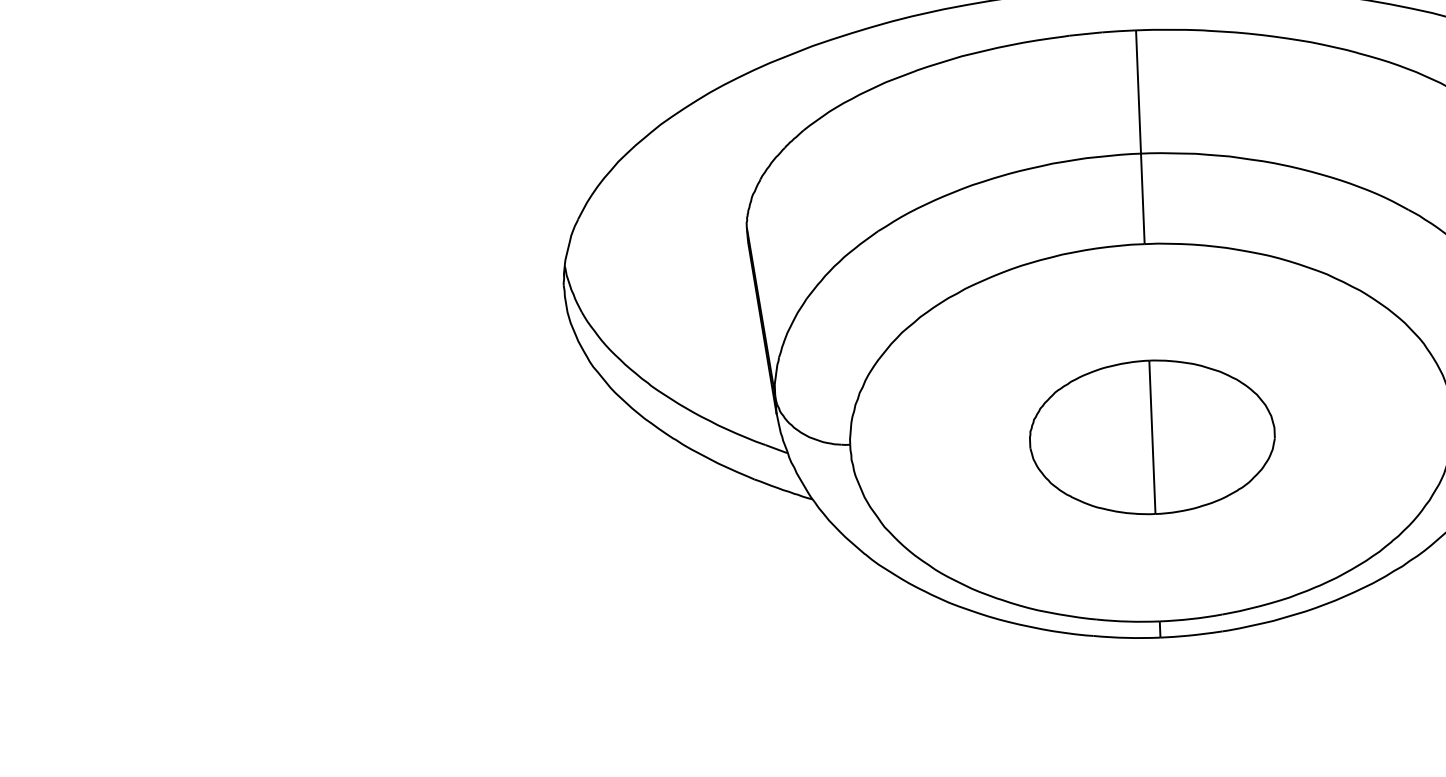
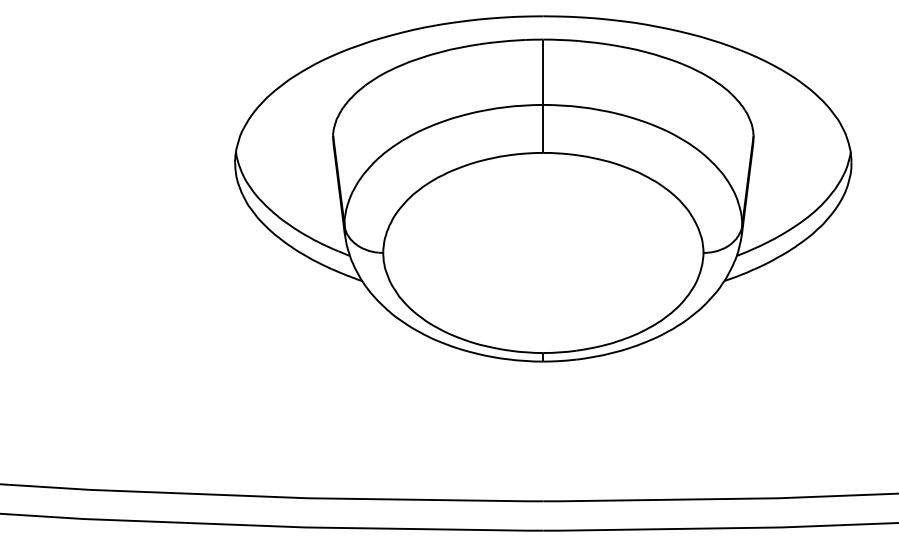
part: (1152, 435) -> (543, 254), removed

